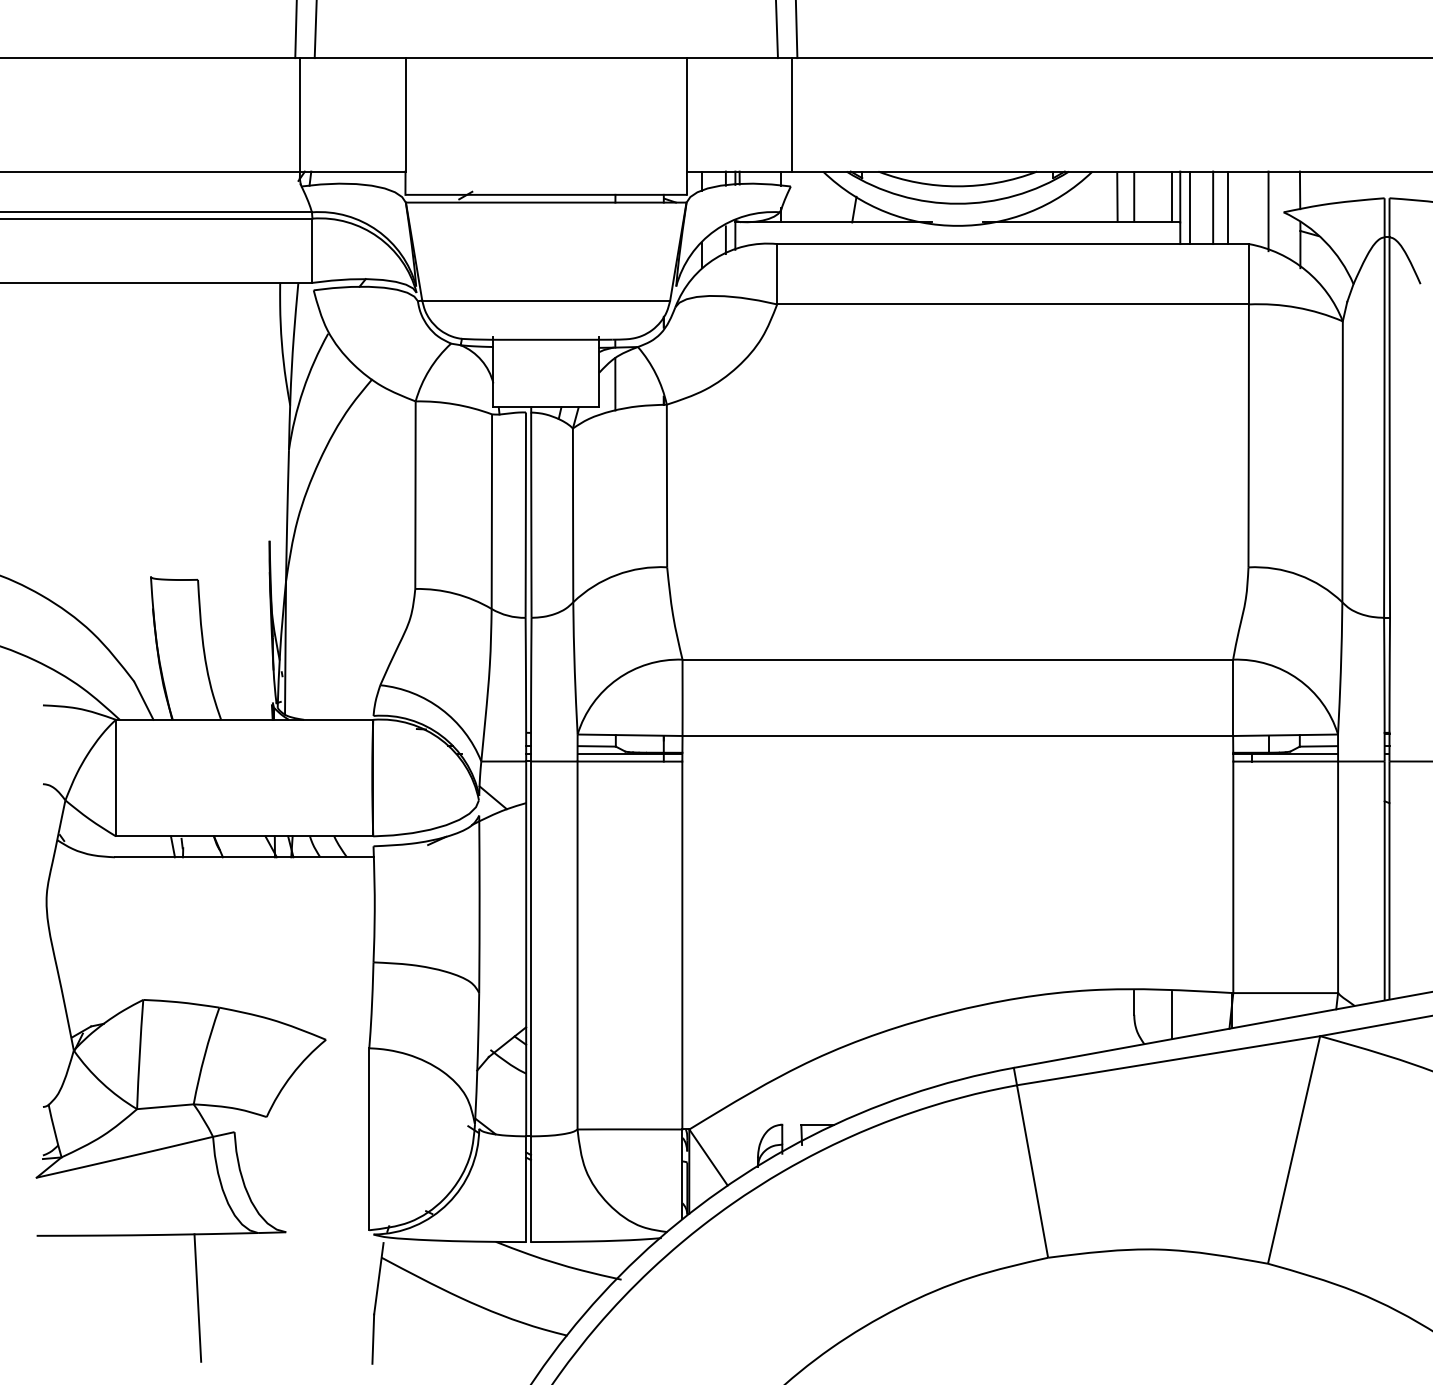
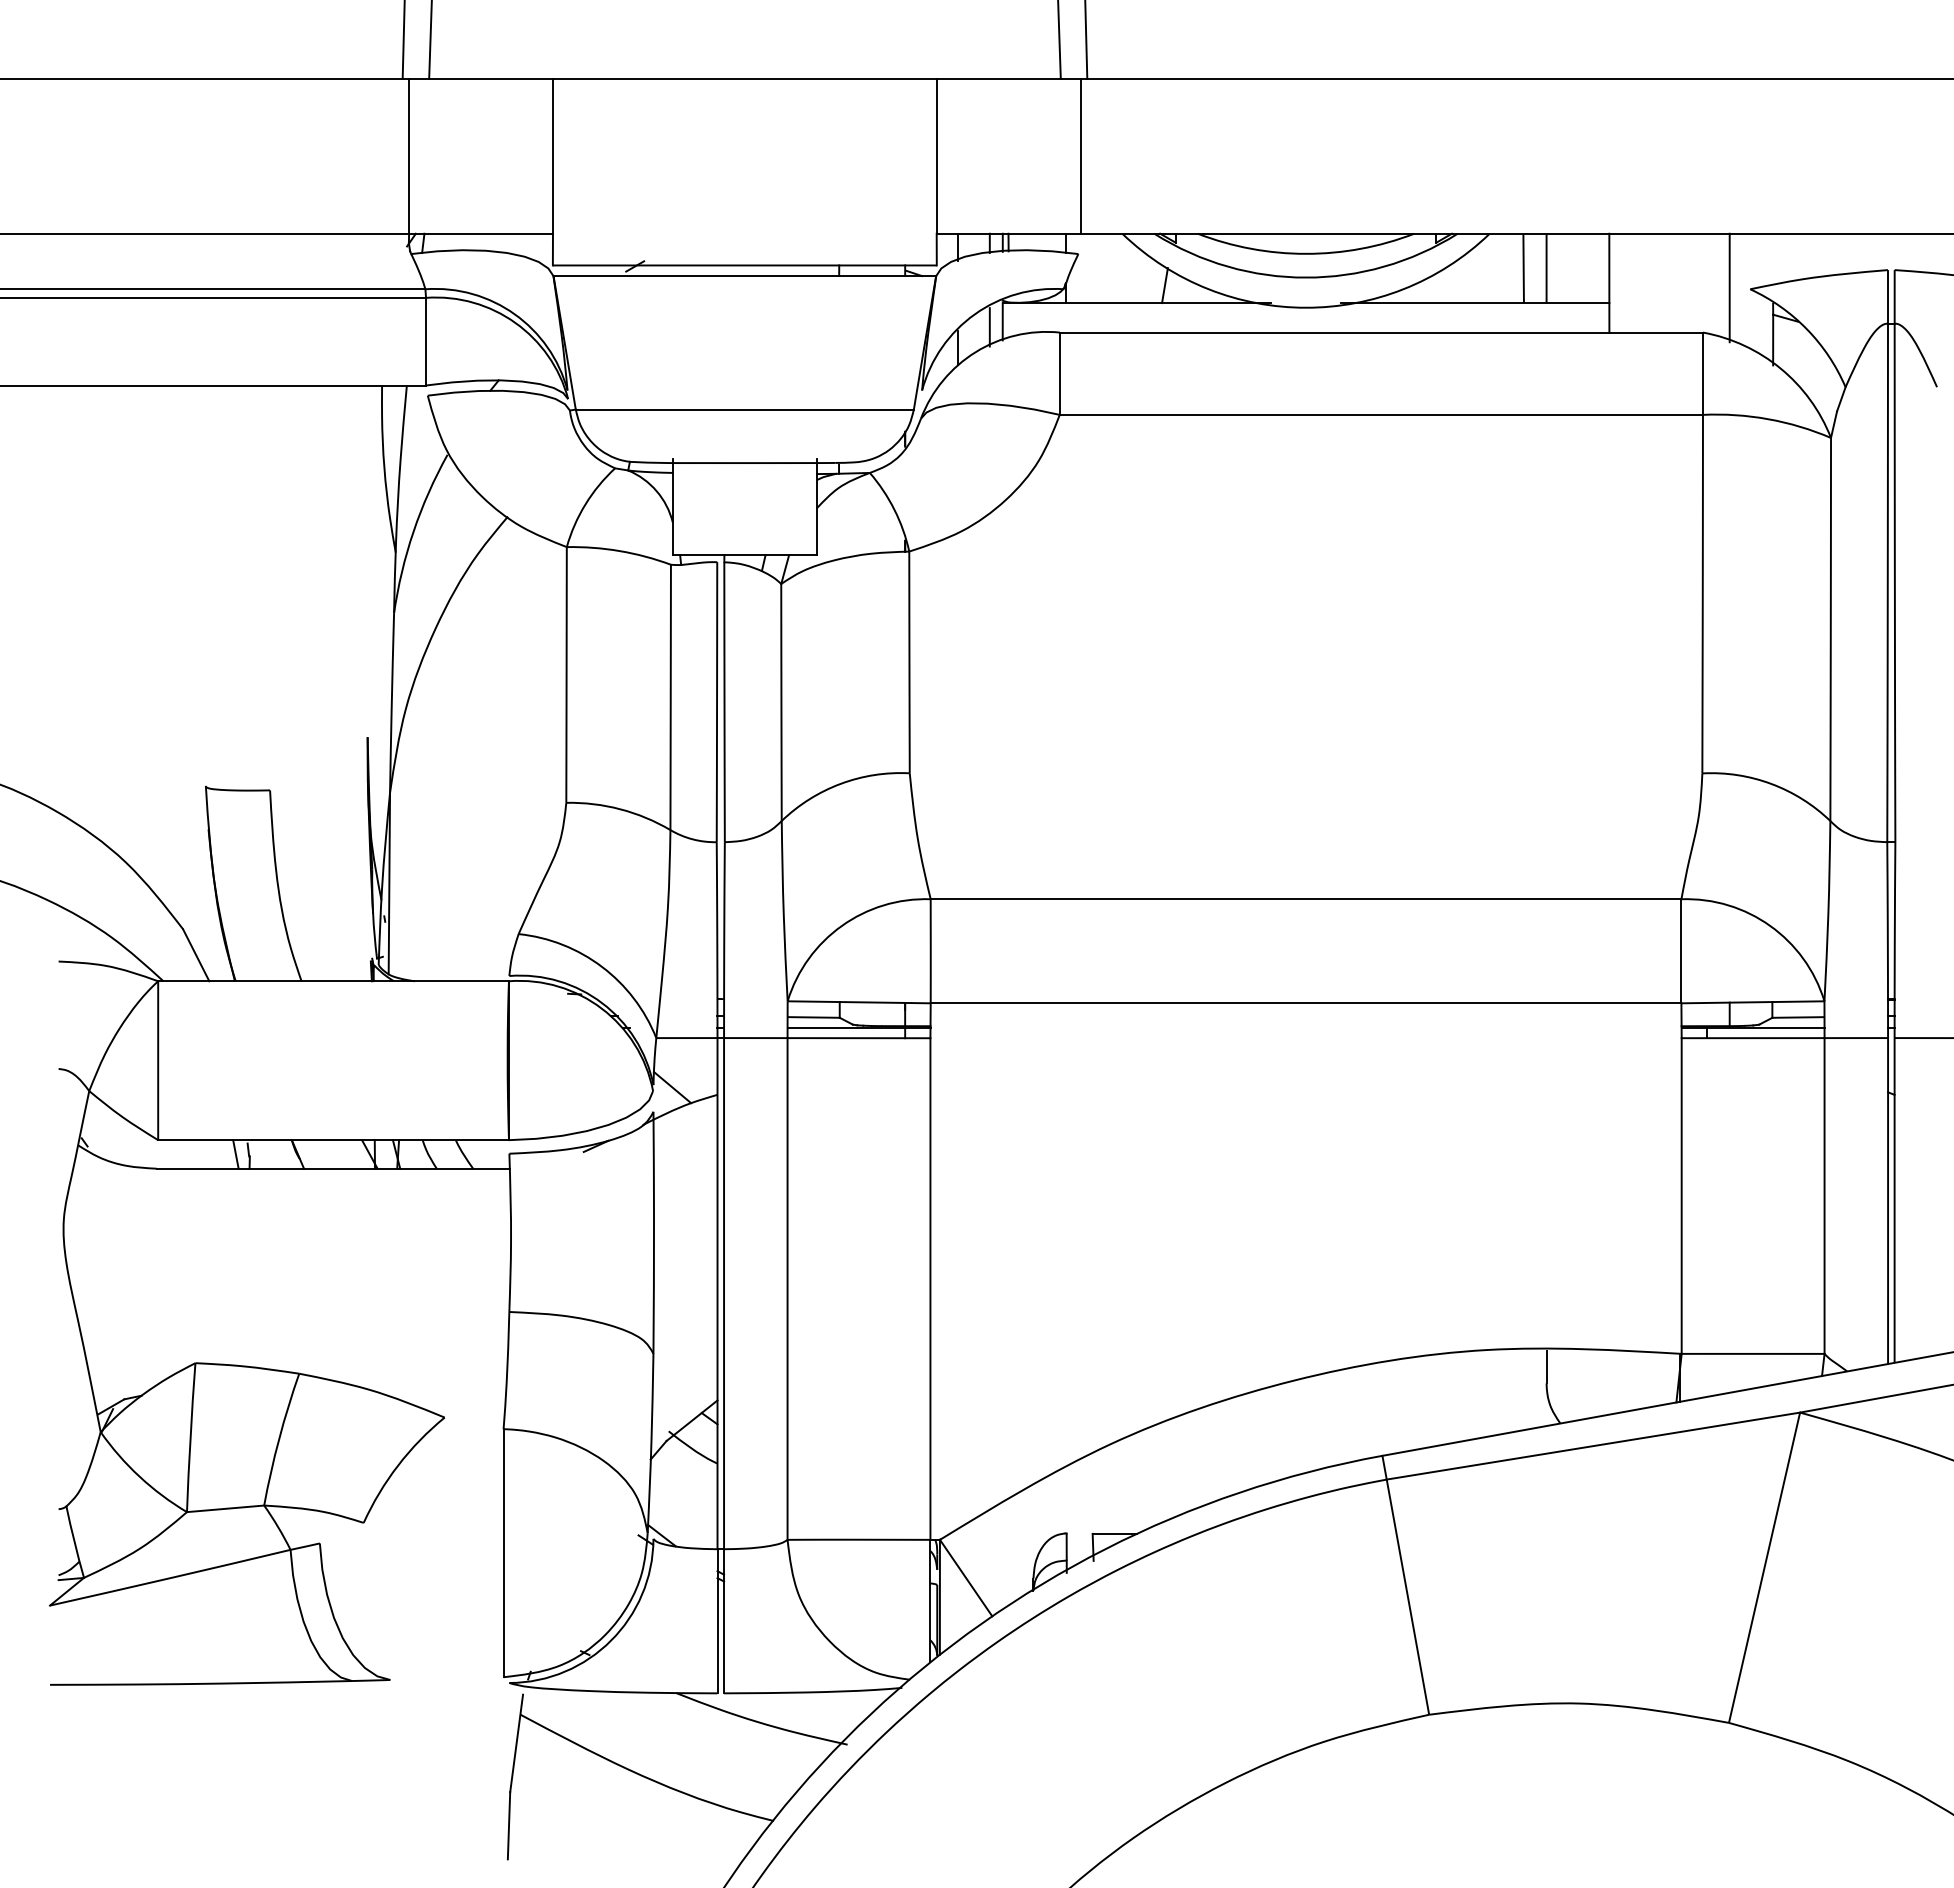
line: (1299, 189) -> (1772, 258), removed
line: (1172, 197) -> (1598, 268), removed
line: (1189, 207) -> (1622, 282), removed
line: (1213, 207) -> (1654, 282), removed
line: (1228, 207) -> (1674, 282), removed
line: (615, 384) -> (839, 523), removed
line: (1172, 1015) -> (1598, 1384), removed
line: (197, 1297) -> (269, 1769), removed

